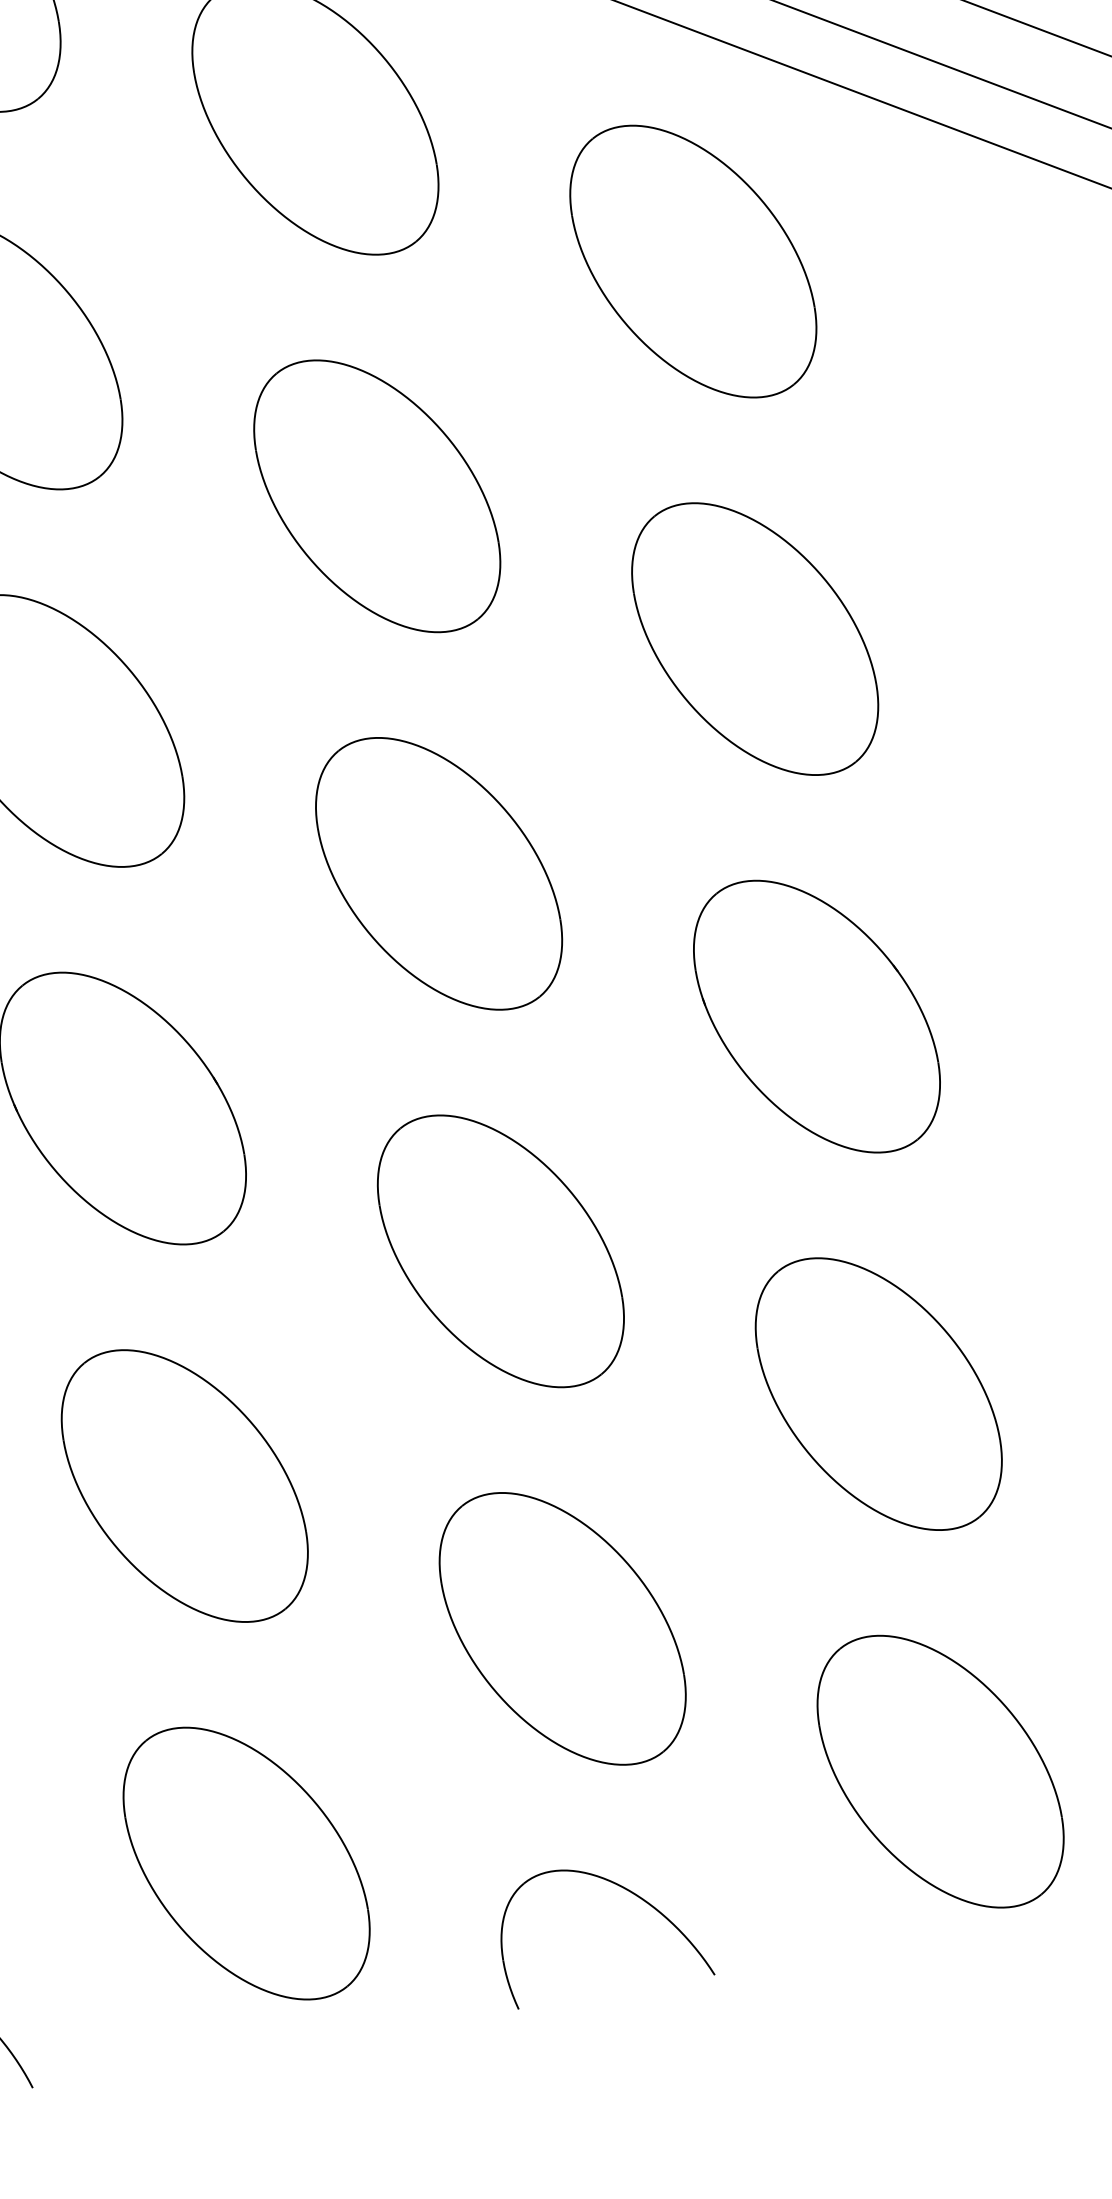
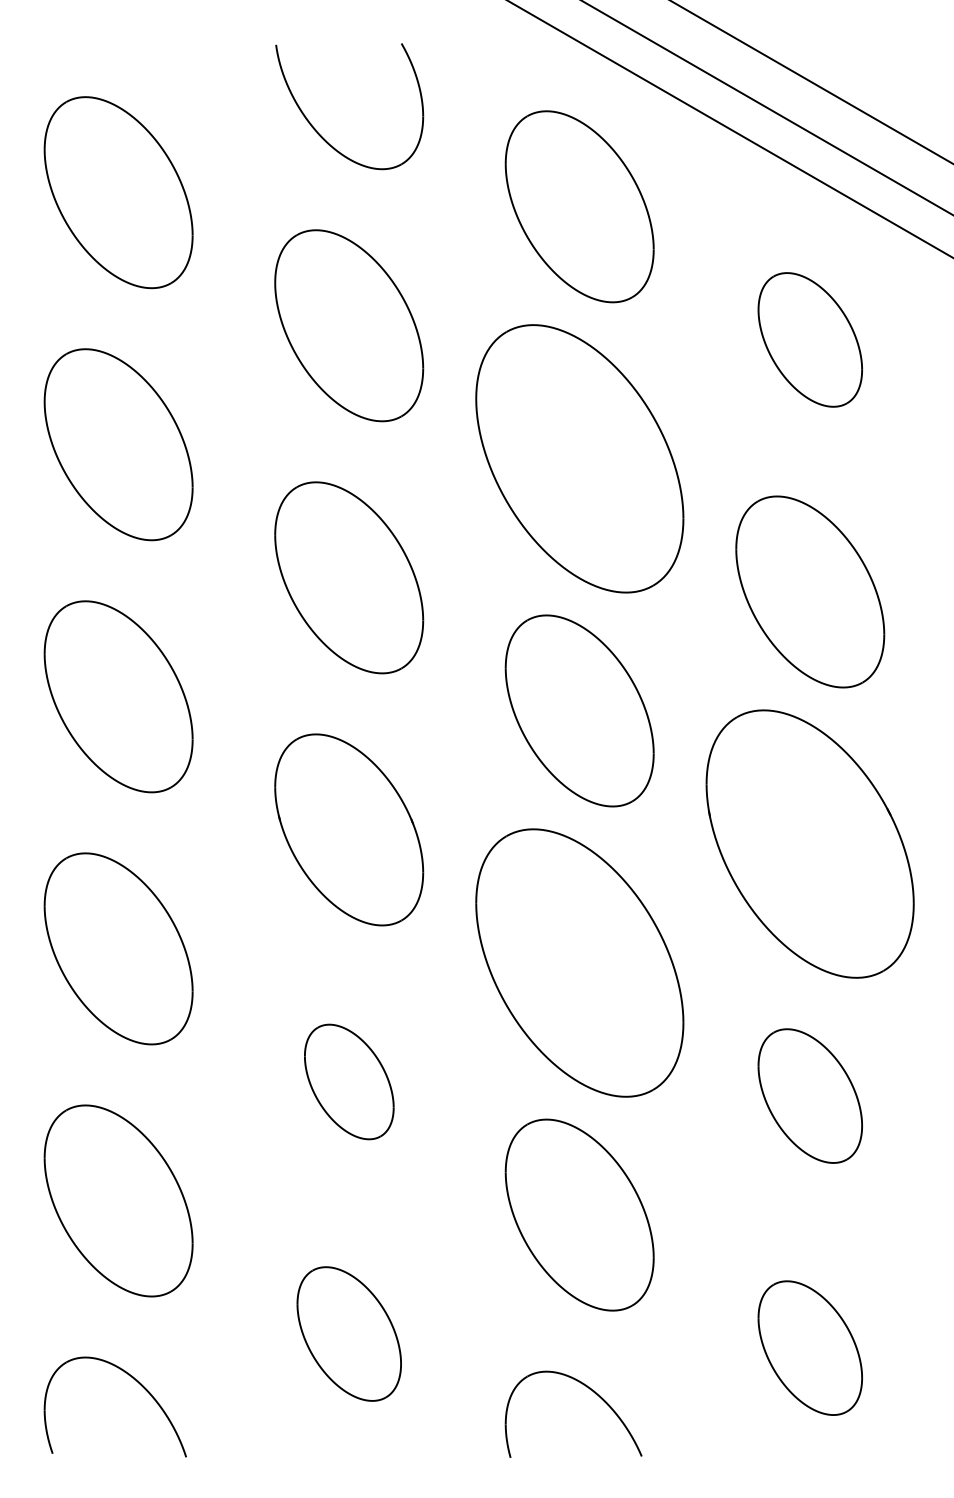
part: (693, 260) -> (810, 339), size x0.7
part: (376, 495) -> (579, 458), size x1.4
part: (817, 1015) -> (810, 843), size x1.4
part: (500, 1250) -> (579, 962), size x1.4
part: (879, 1393) -> (810, 1095), size x0.7
part: (185, 1485) -> (349, 1081), size x0.6
part: (940, 1770) -> (810, 1347), size x0.7
part: (246, 1862) -> (349, 1333), size x0.7

